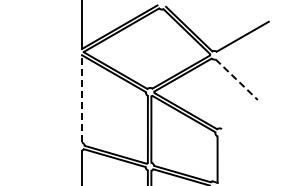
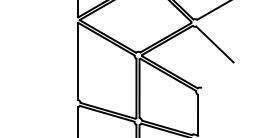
line: (237, 80) -> (215, 45), dashed -> solid
line: (81, 98) -> (77, 61), dashed -> solid

